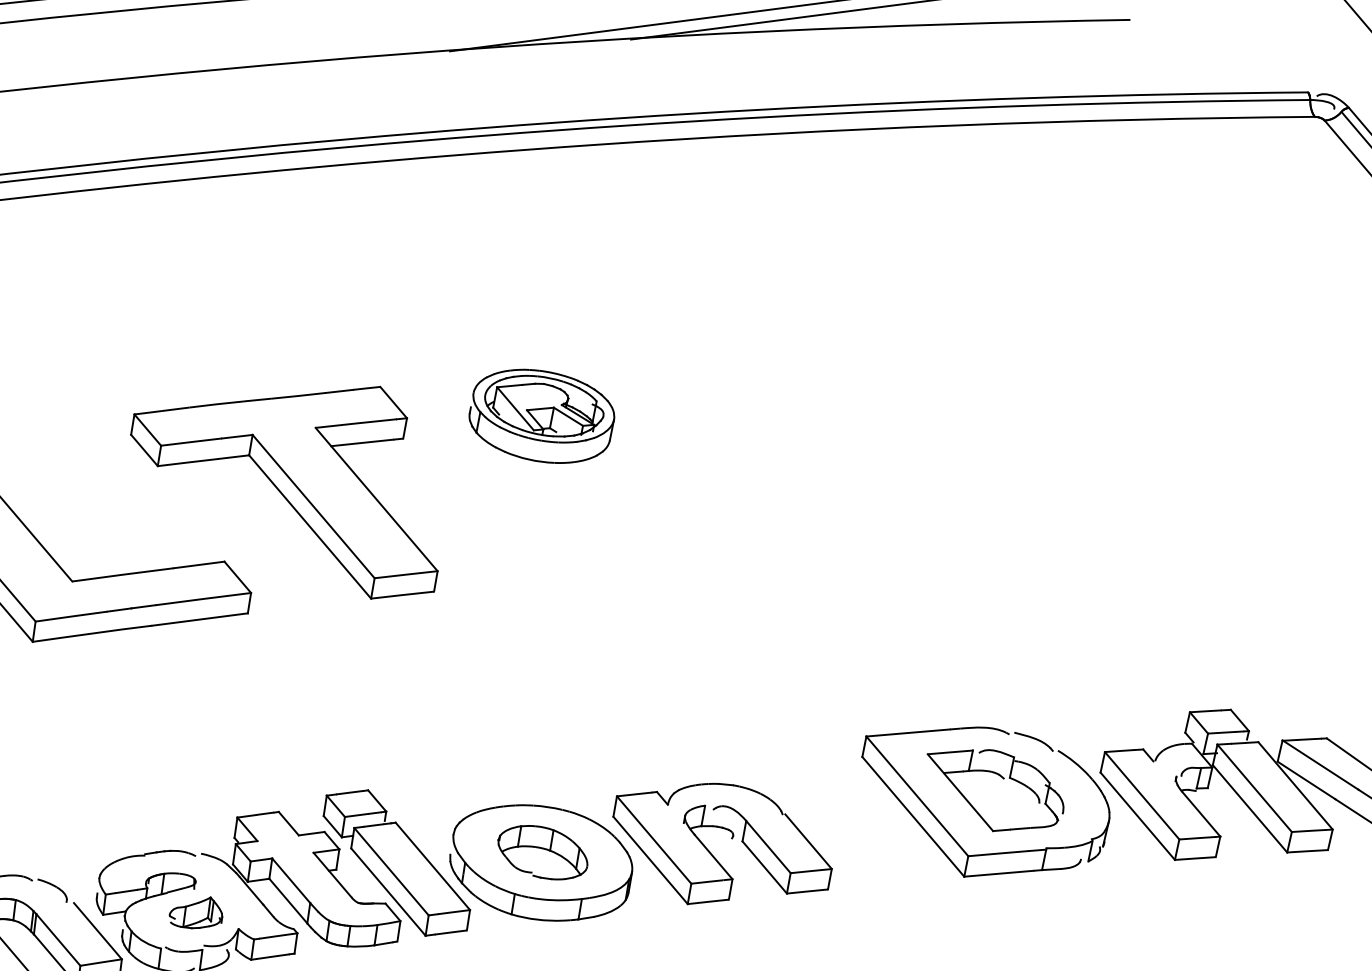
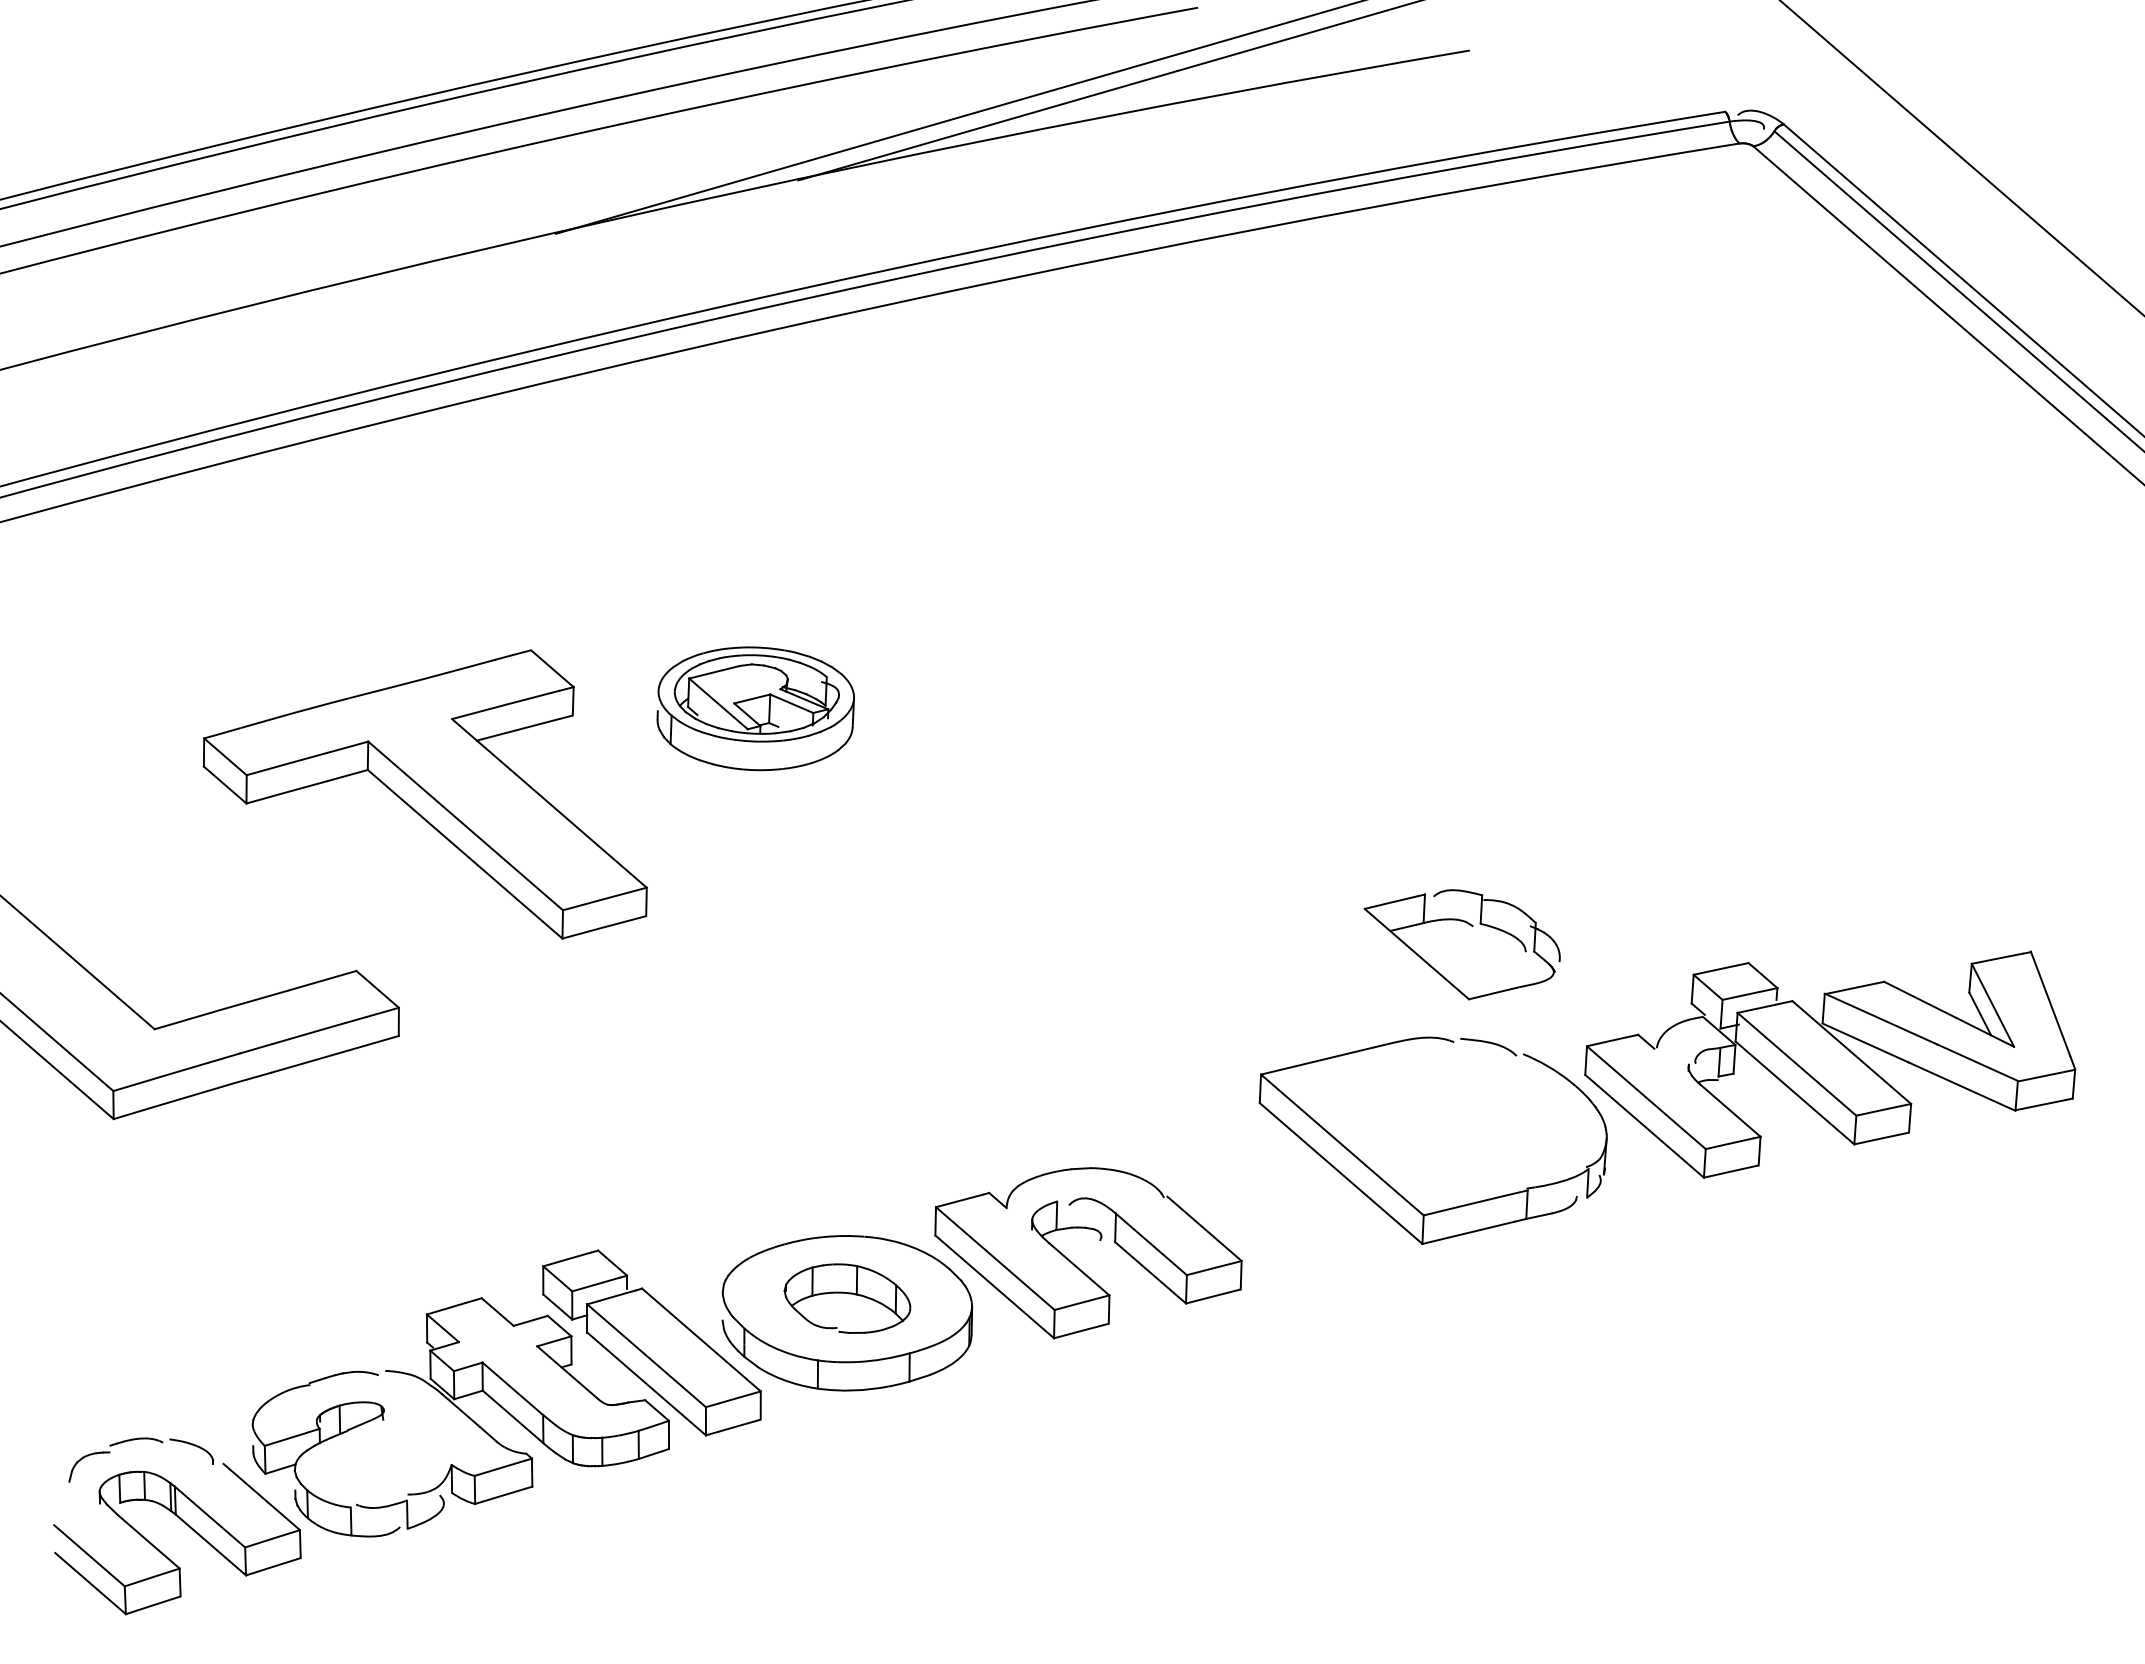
part: (287, 479) -> (424, 794), moved
part: (1002, 778) -> (1471, 926), moved
part: (196, 911) -> (390, 1450), removed

